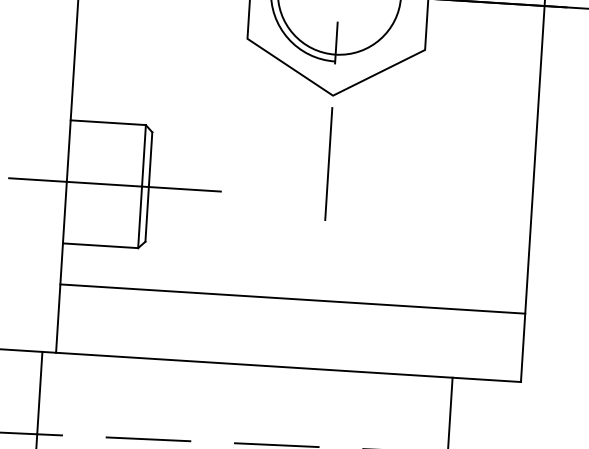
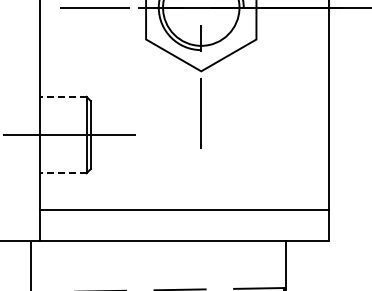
line: (107, 122) -> (62, 96), solid -> dashed
line: (99, 246) -> (62, 173), solid -> dashed
line: (291, 298) -> (183, 209), moved

